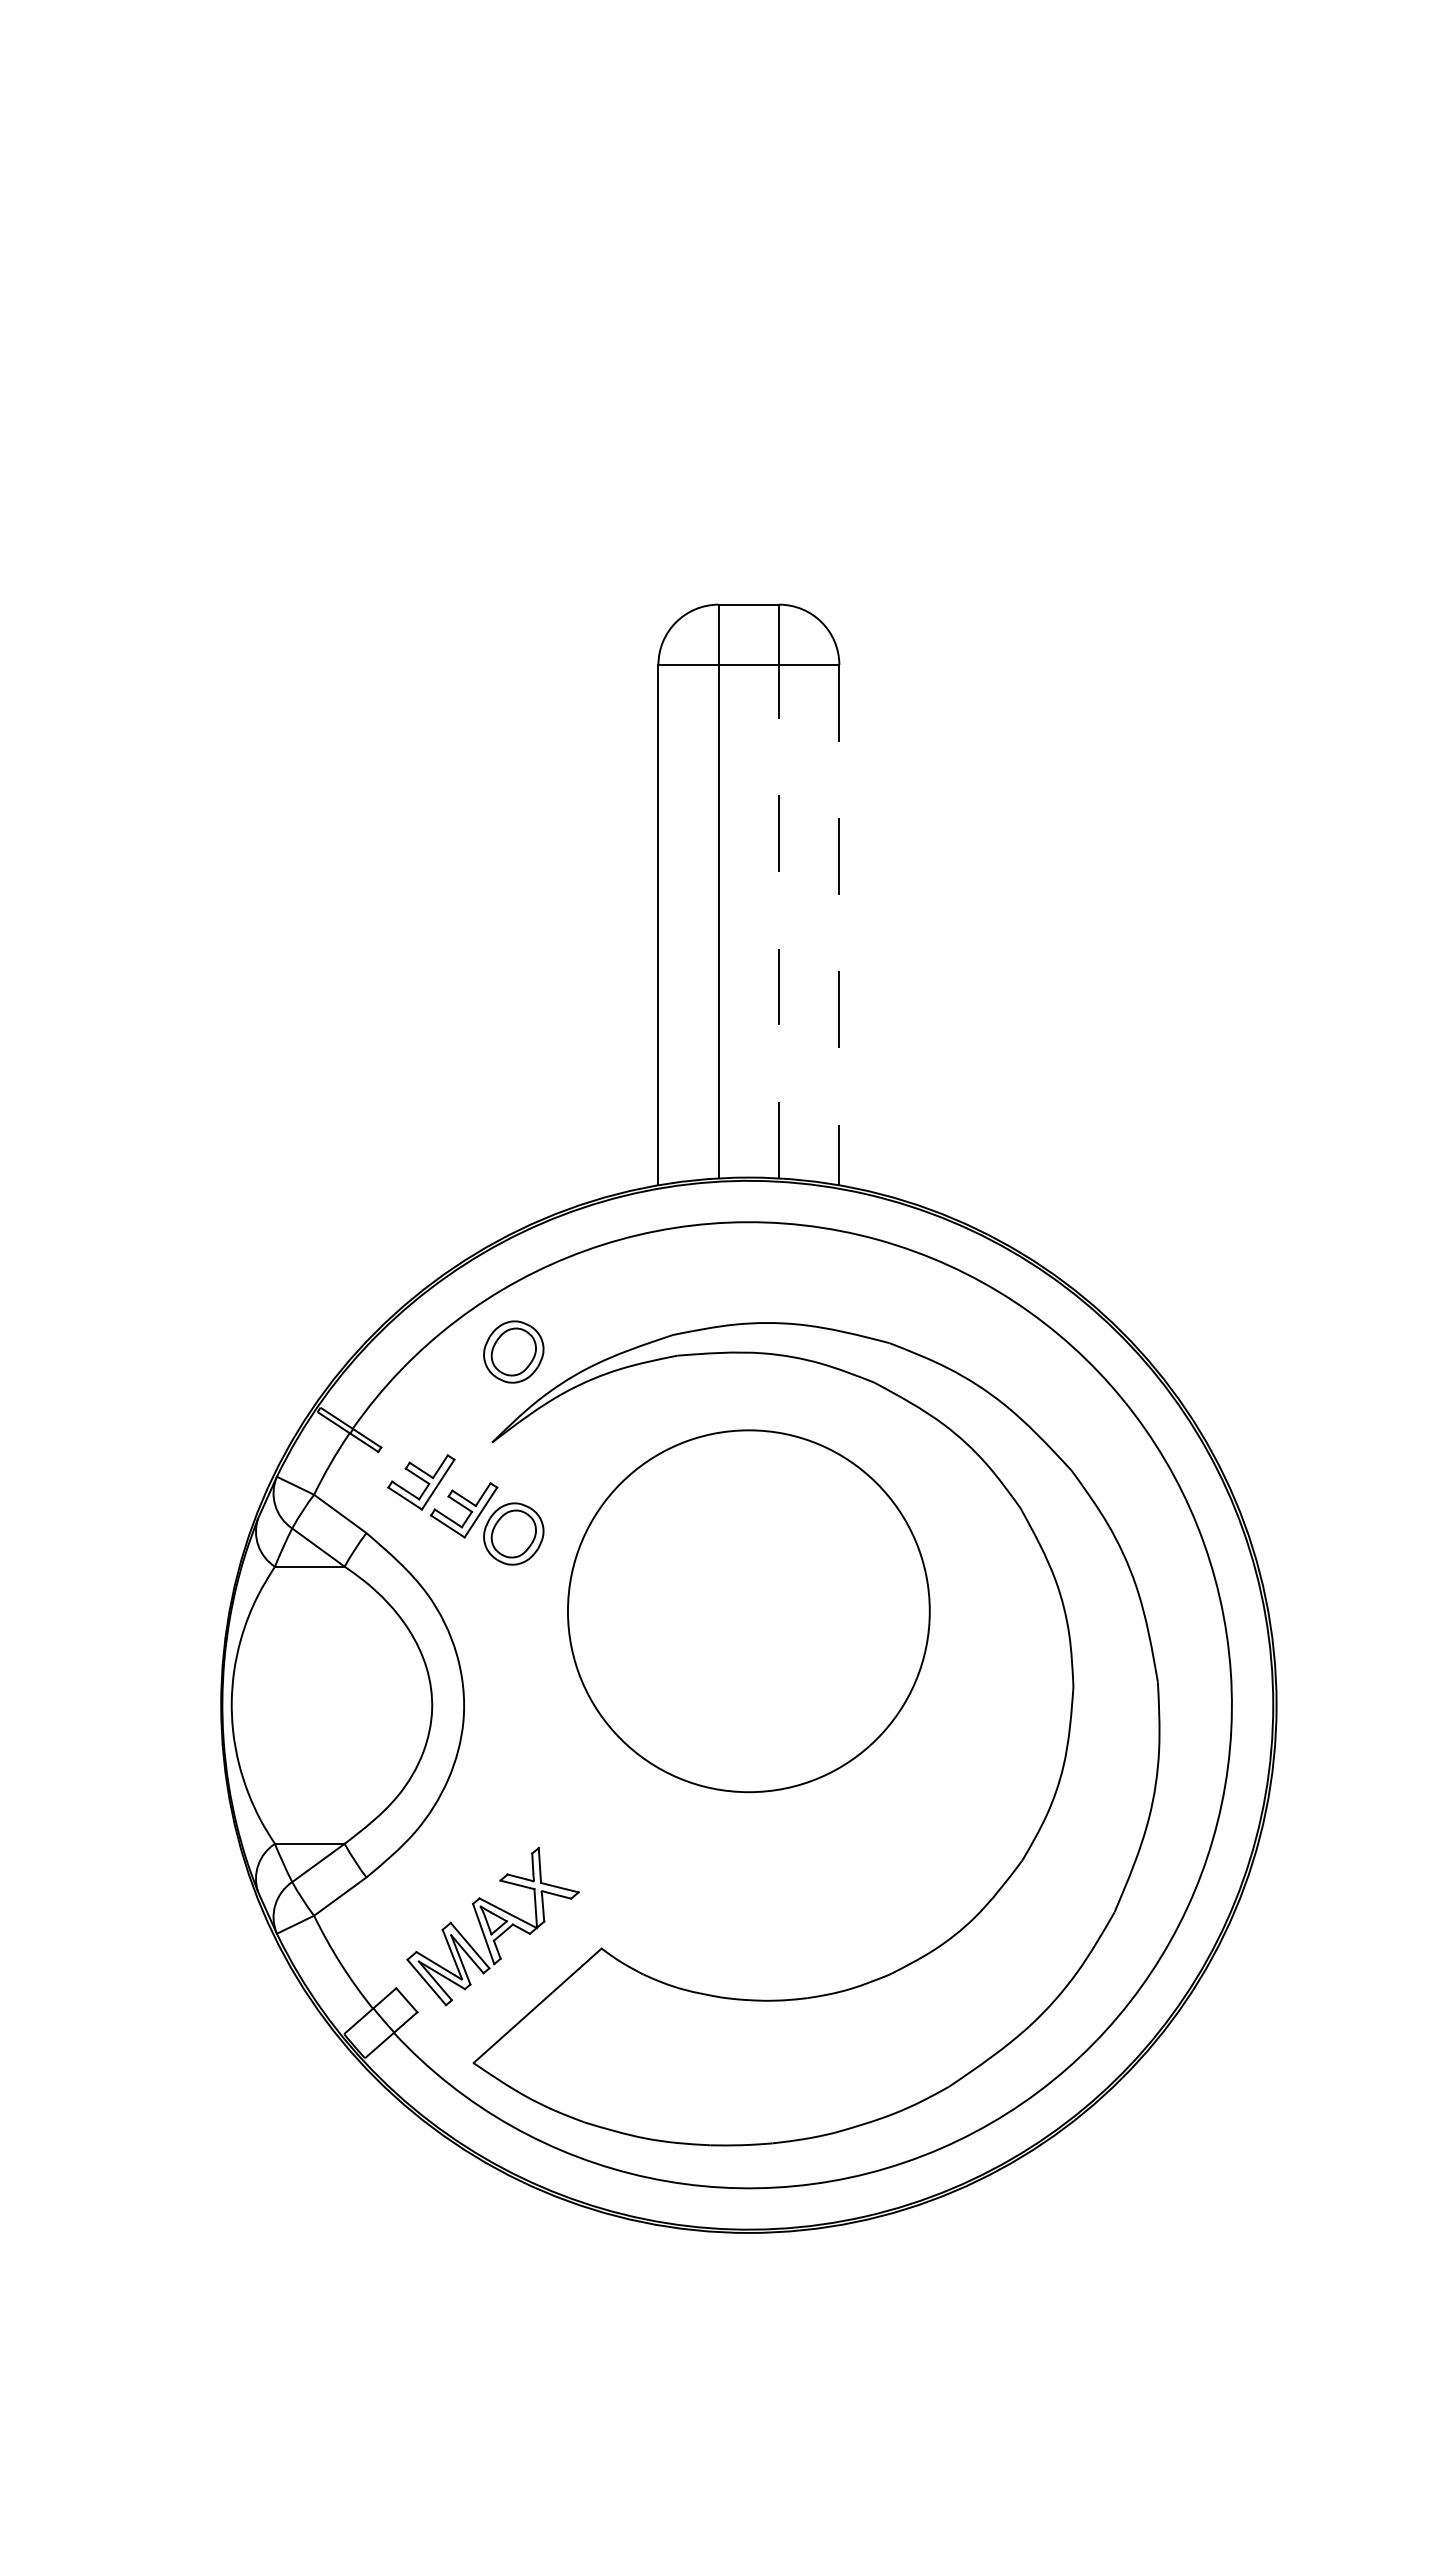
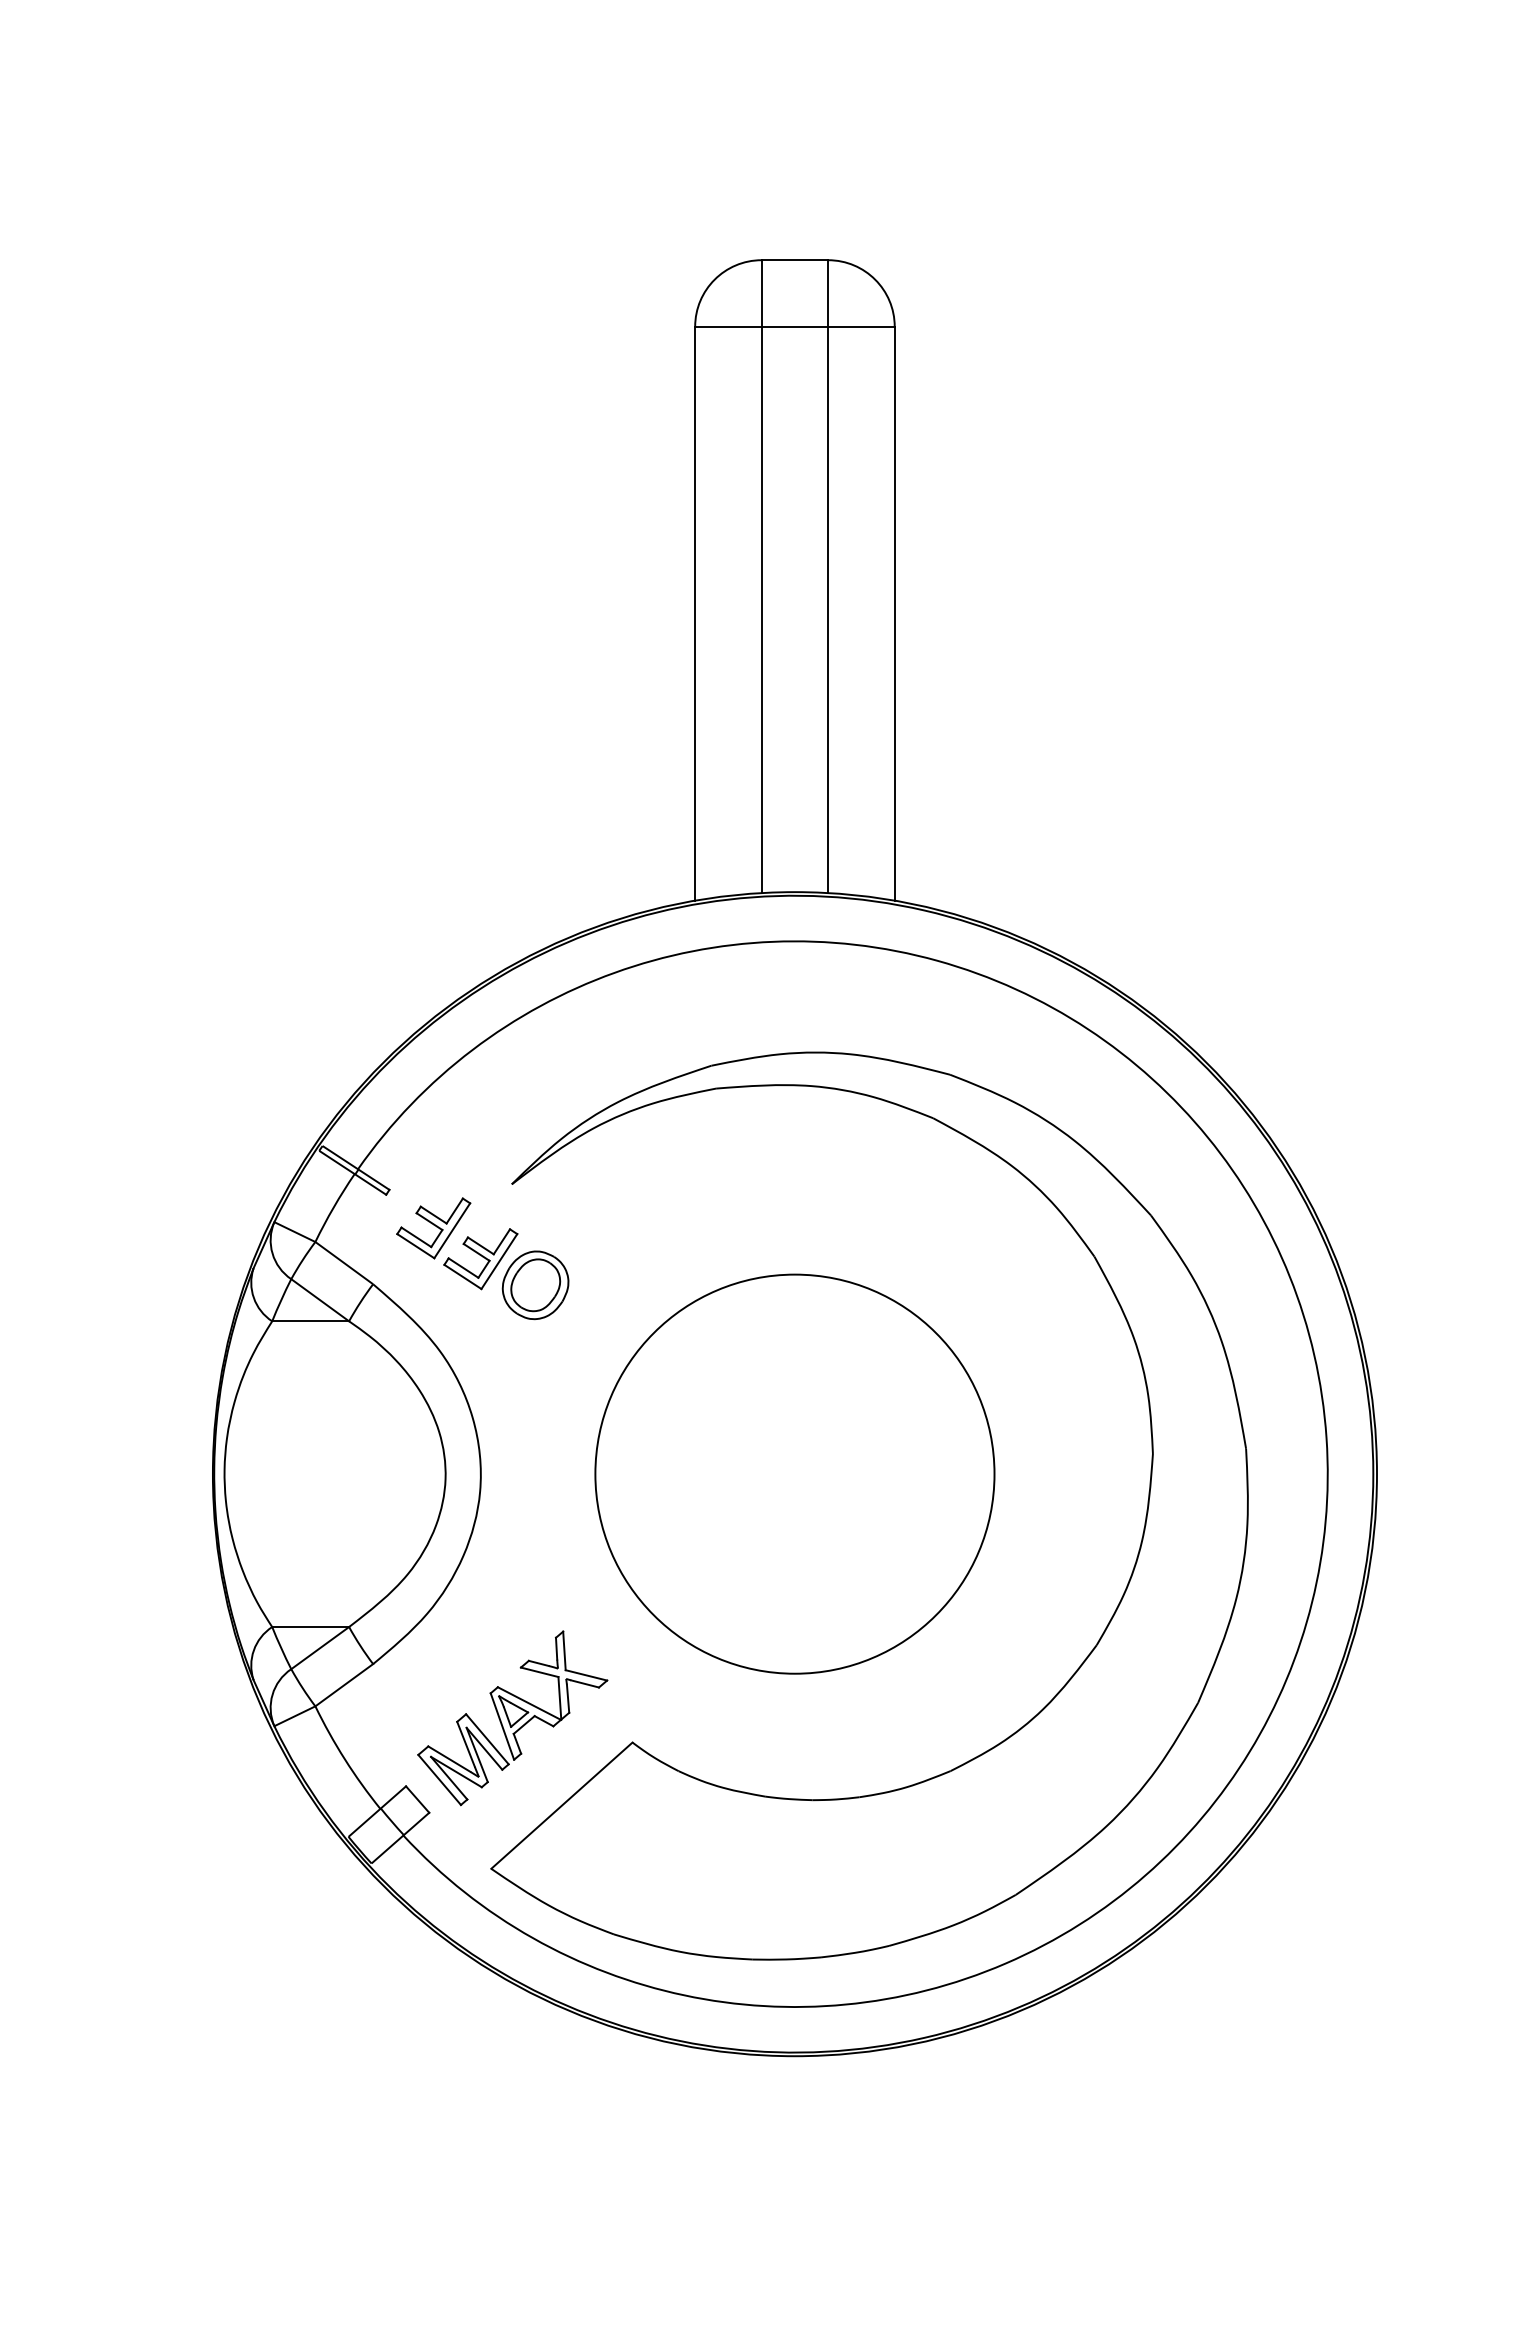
line: (779, 921) -> (828, 609), dashed -> solid
line: (839, 925) -> (894, 614), dashed -> solid
part: (513, 1351) -> (535, 1083), removed
circle: (748, 1611) -> (794, 1474), moved

